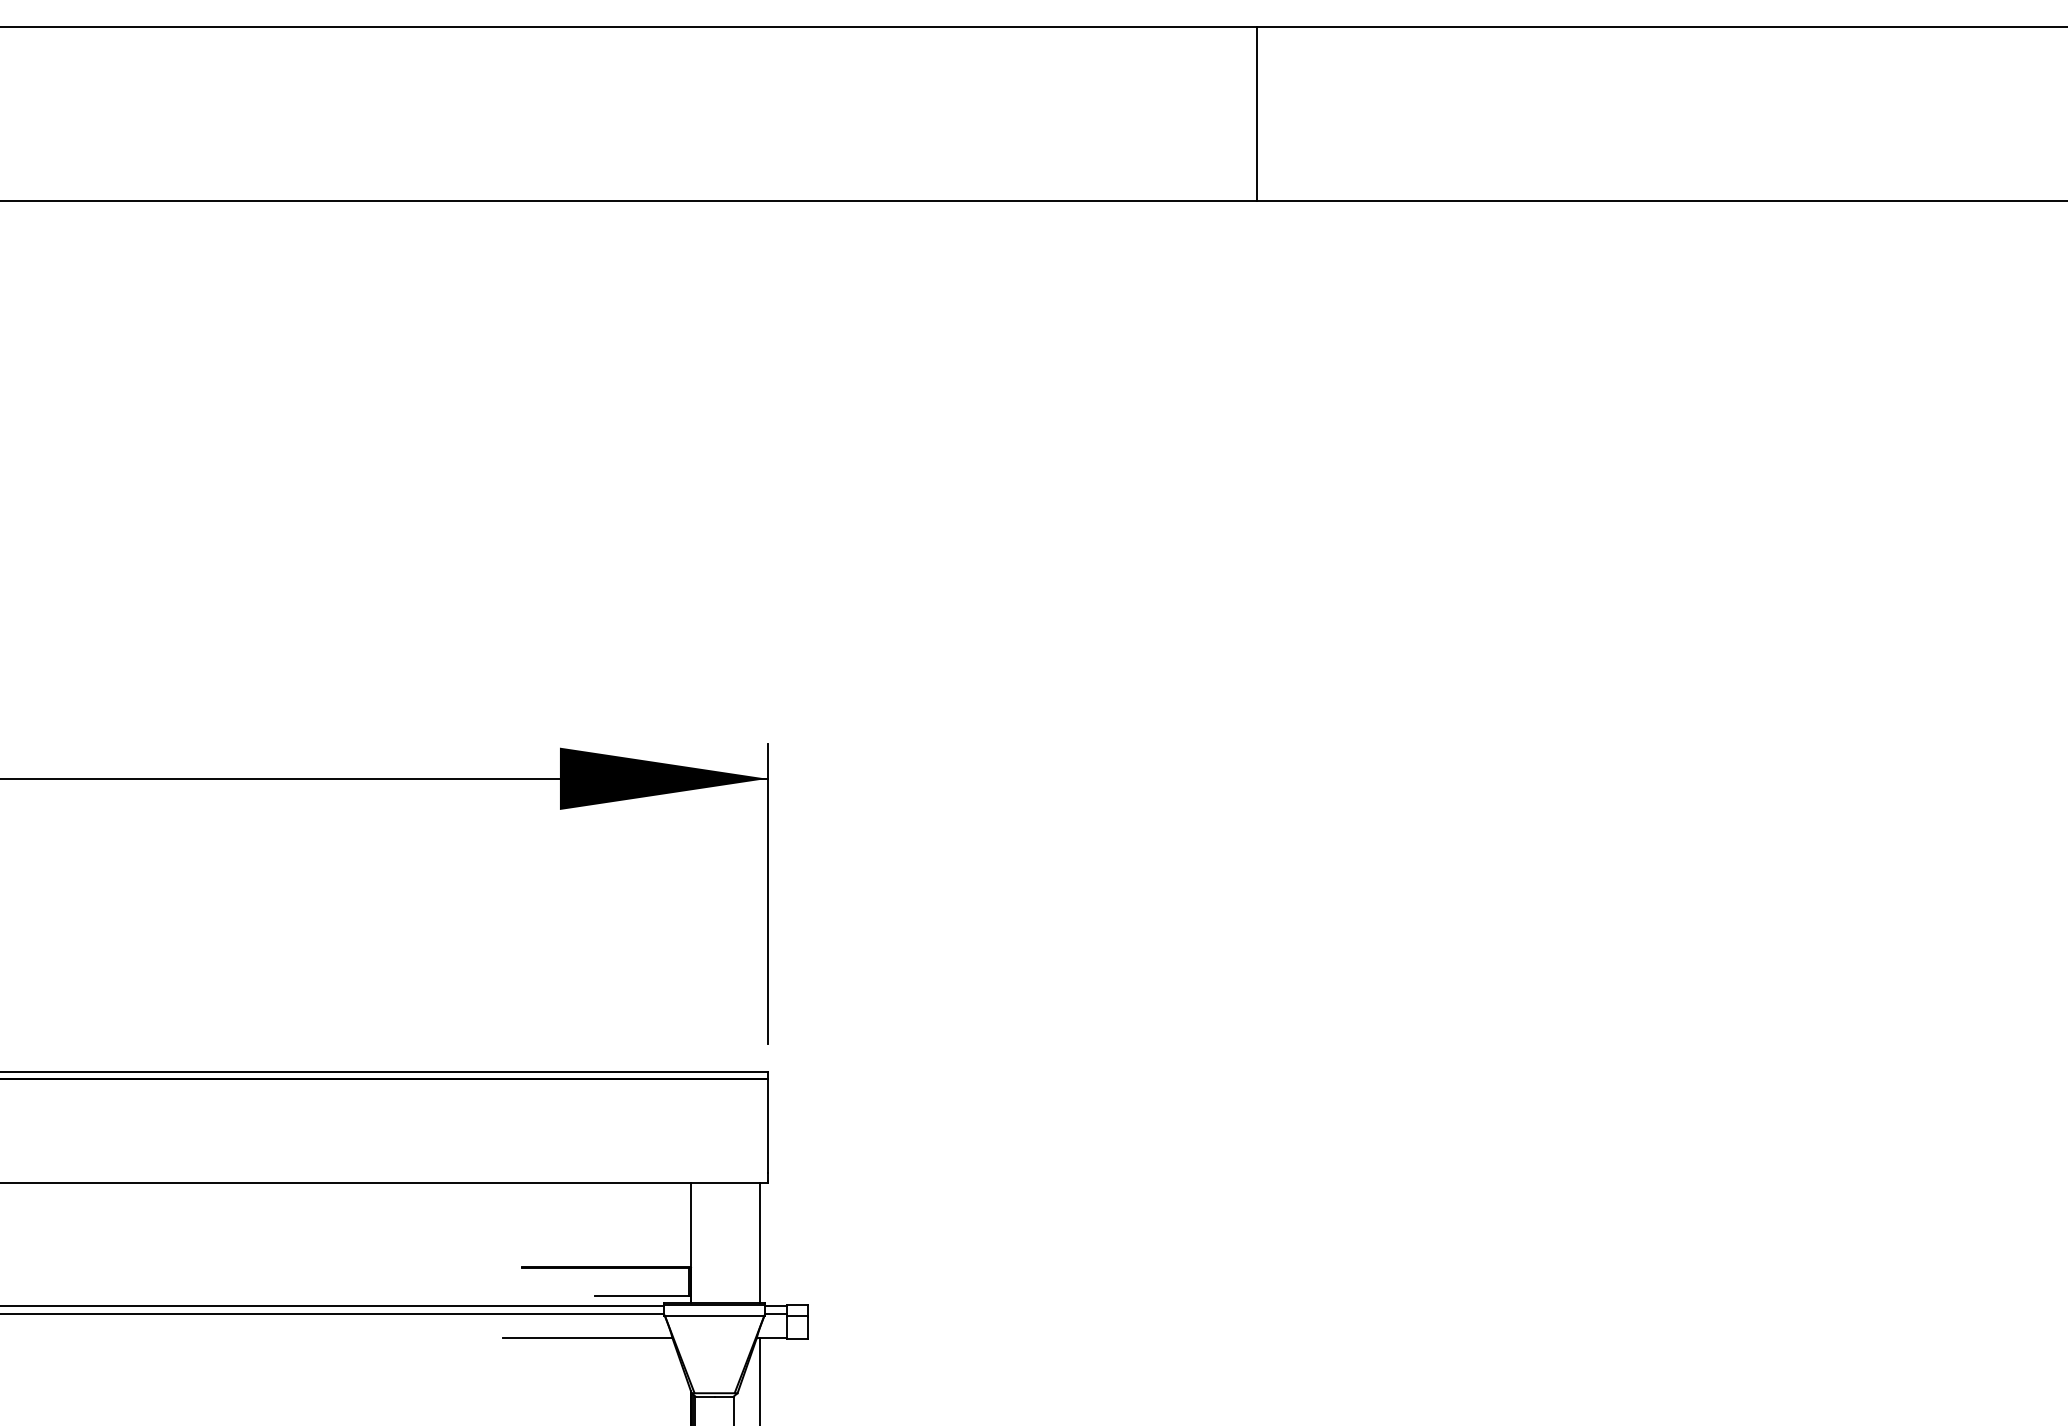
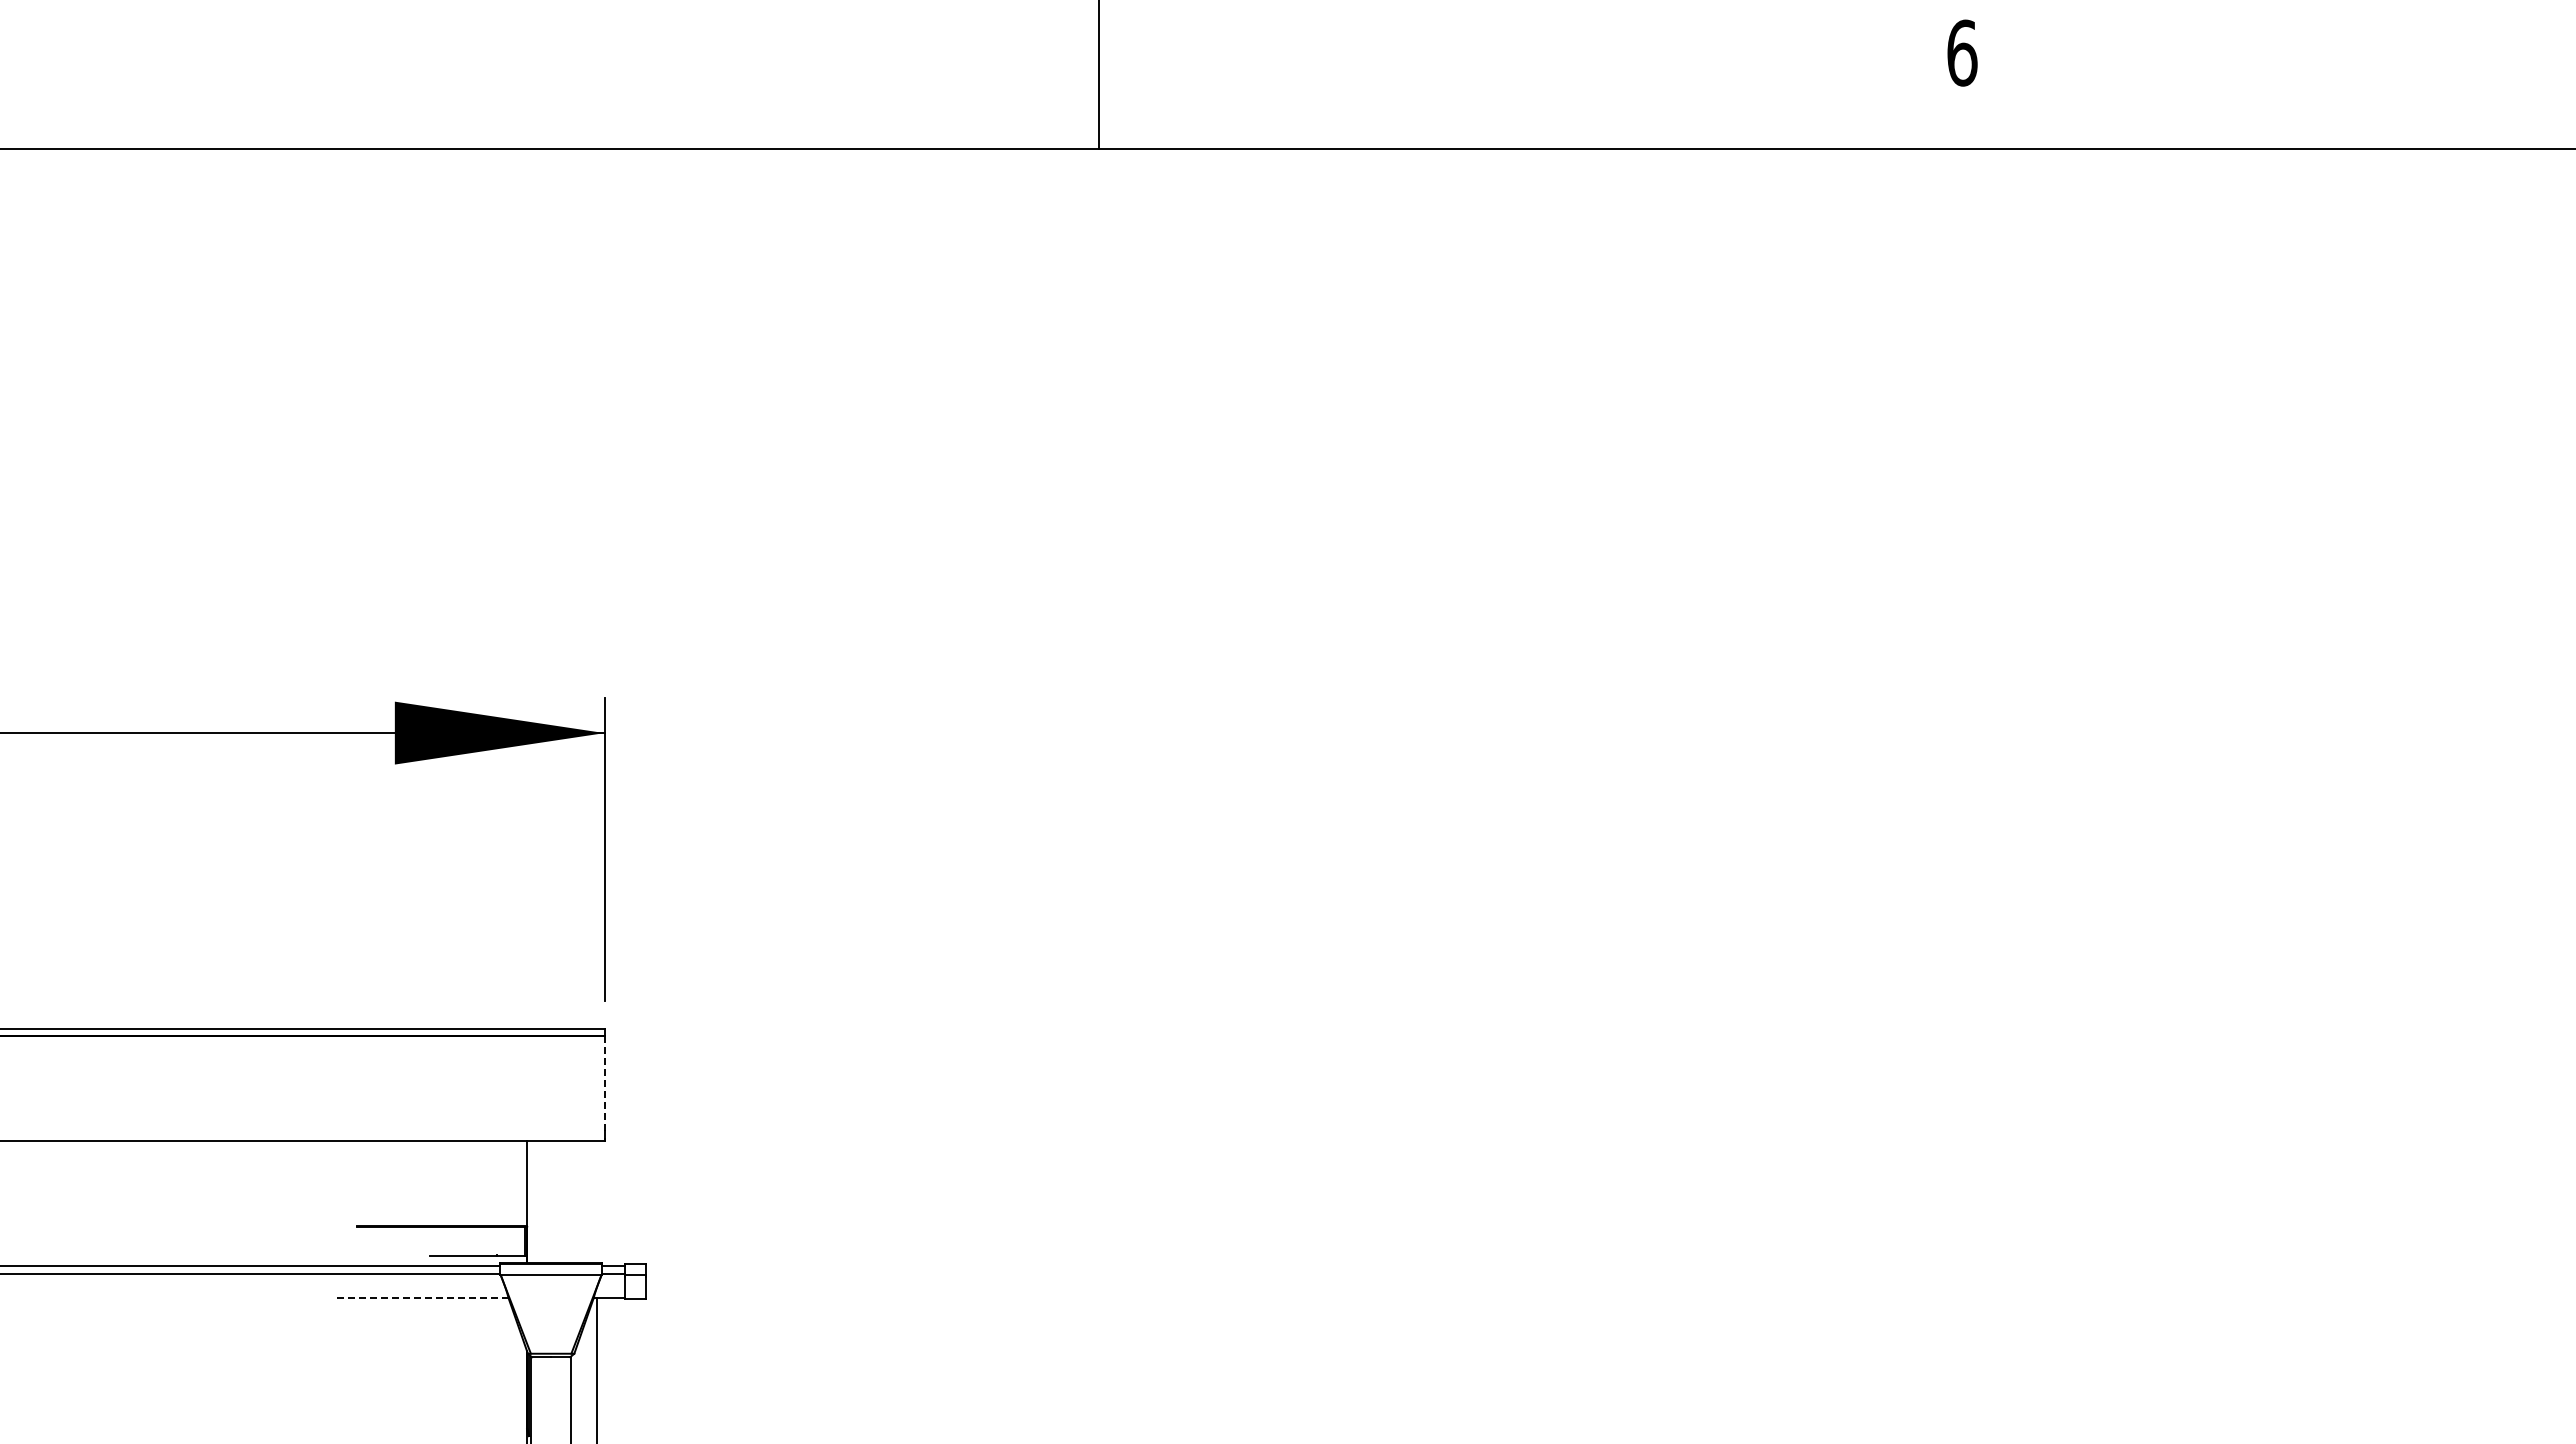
line: (767, 1124) -> (604, 1082), solid -> dashed
line: (759, 1242) -> (596, 1201), removed
line: (587, 1337) -> (422, 1297), solid -> dashed

